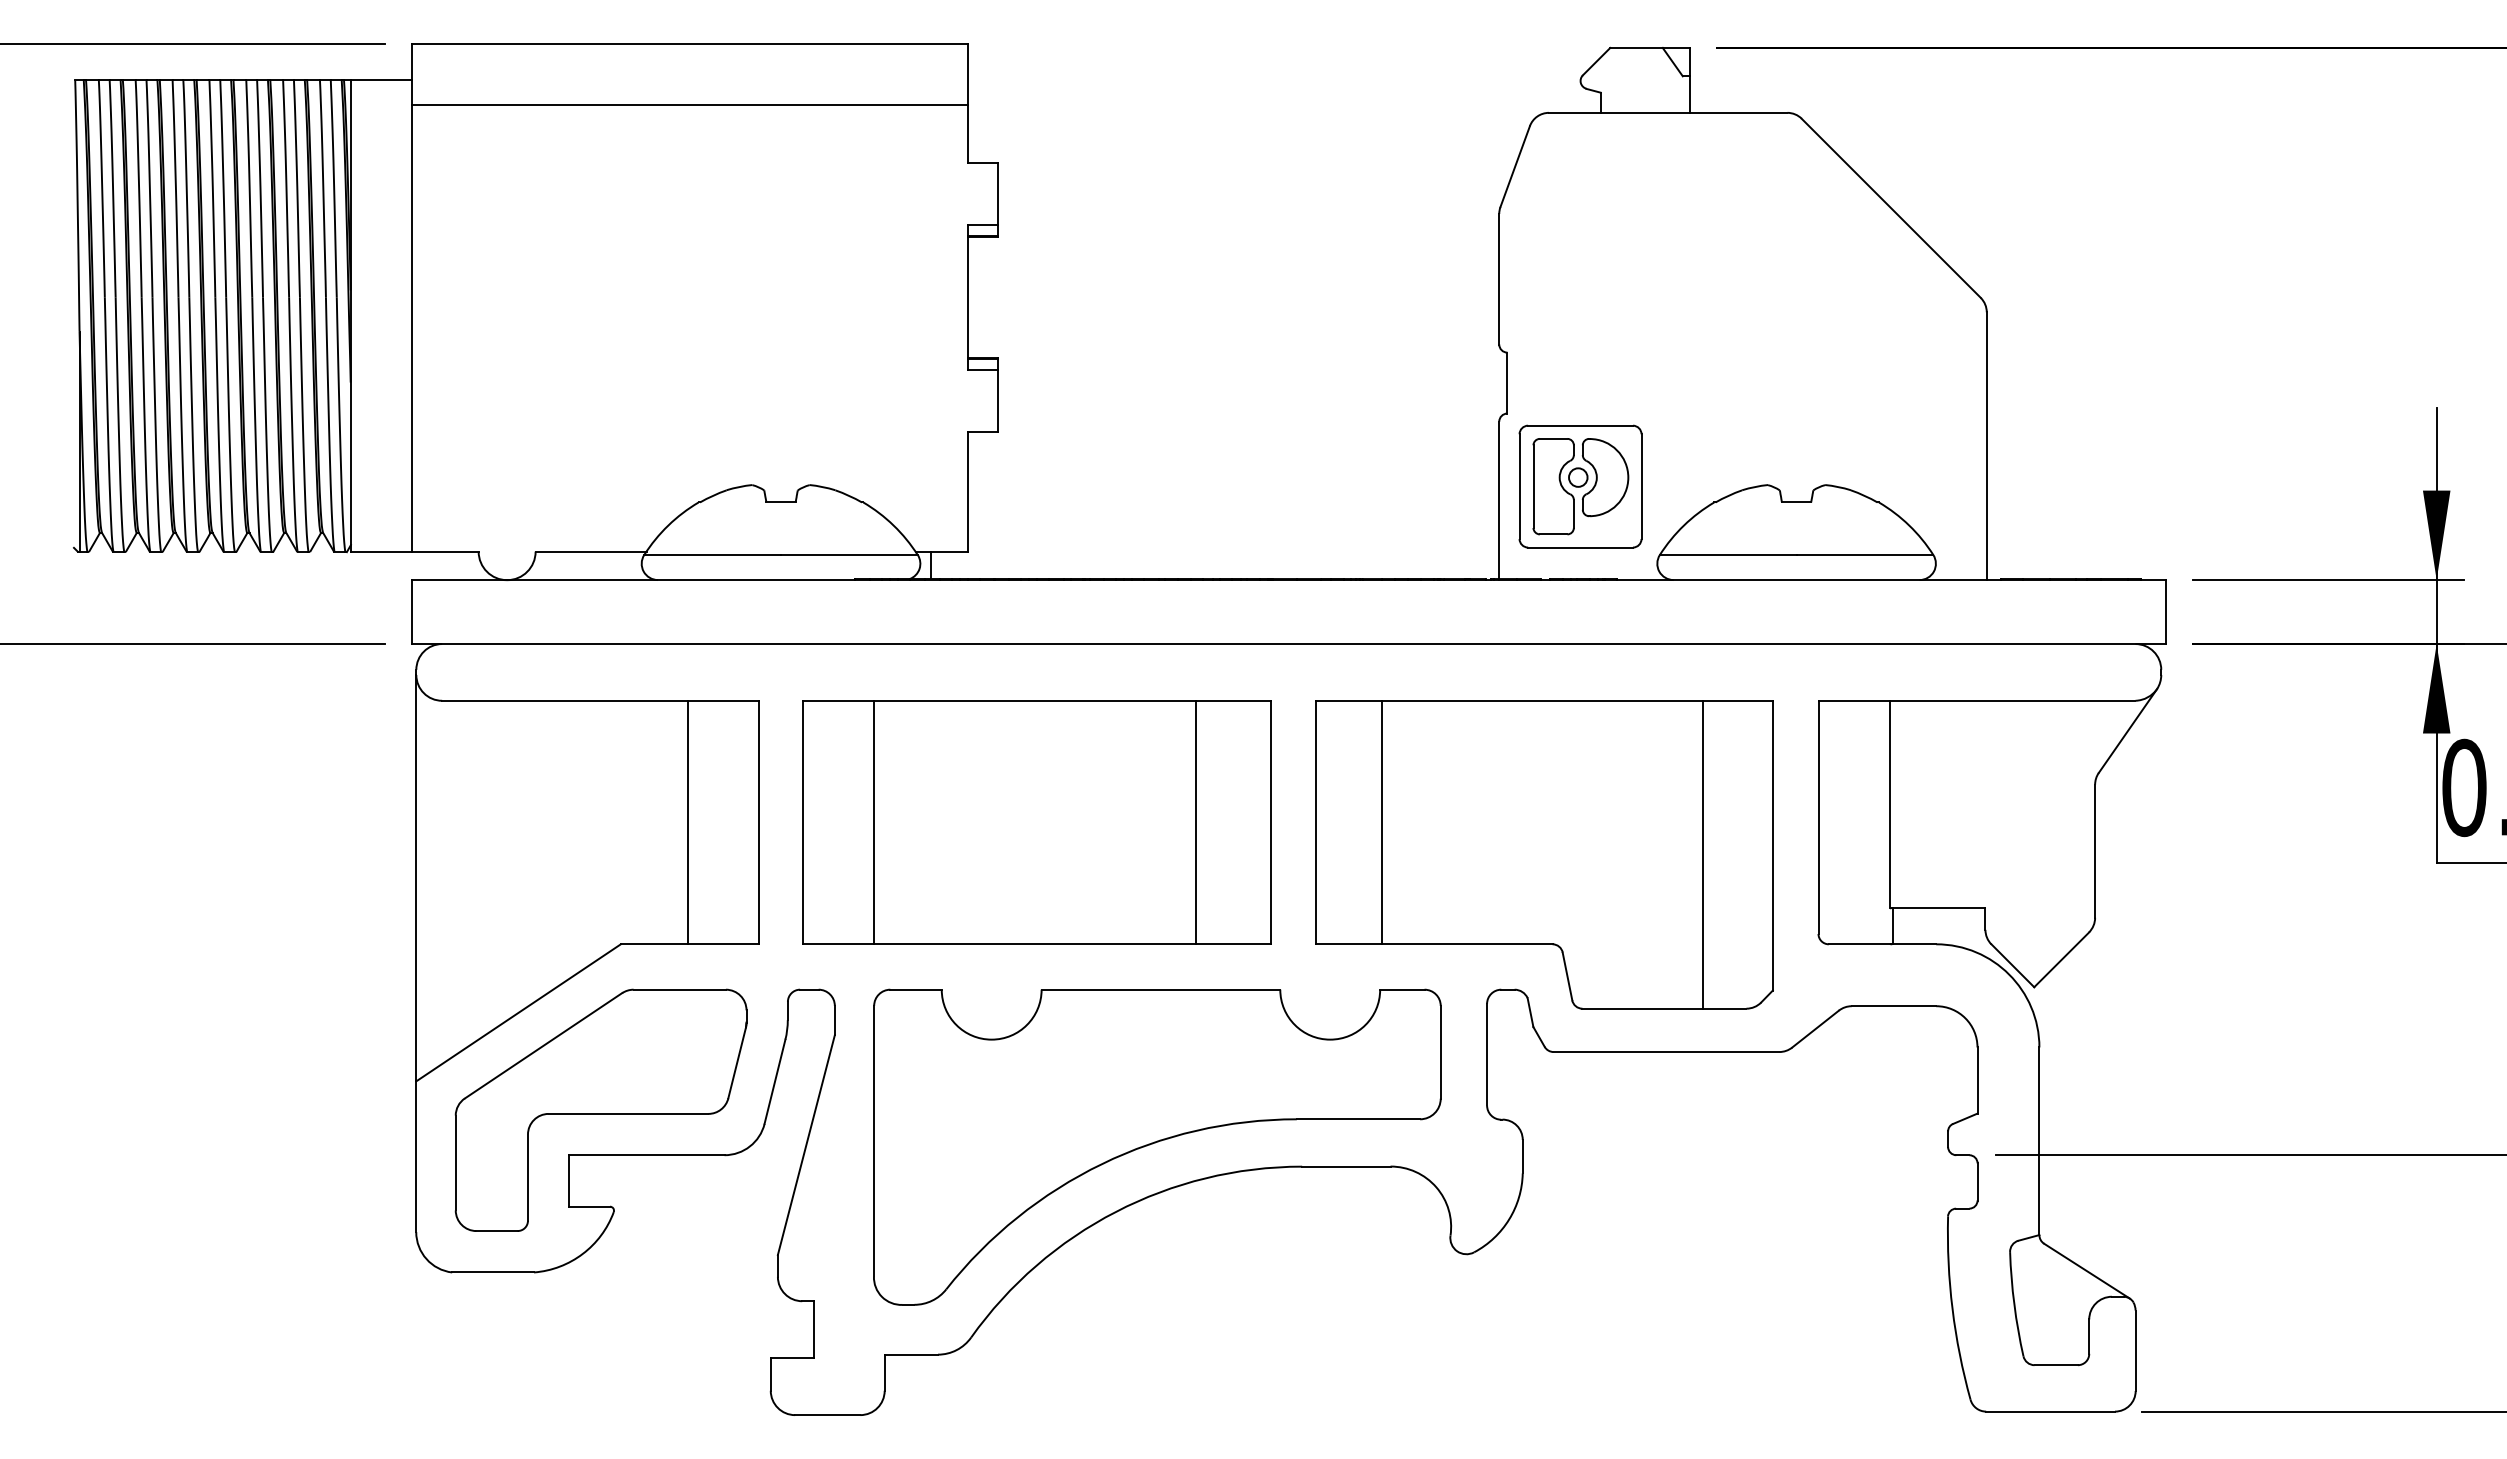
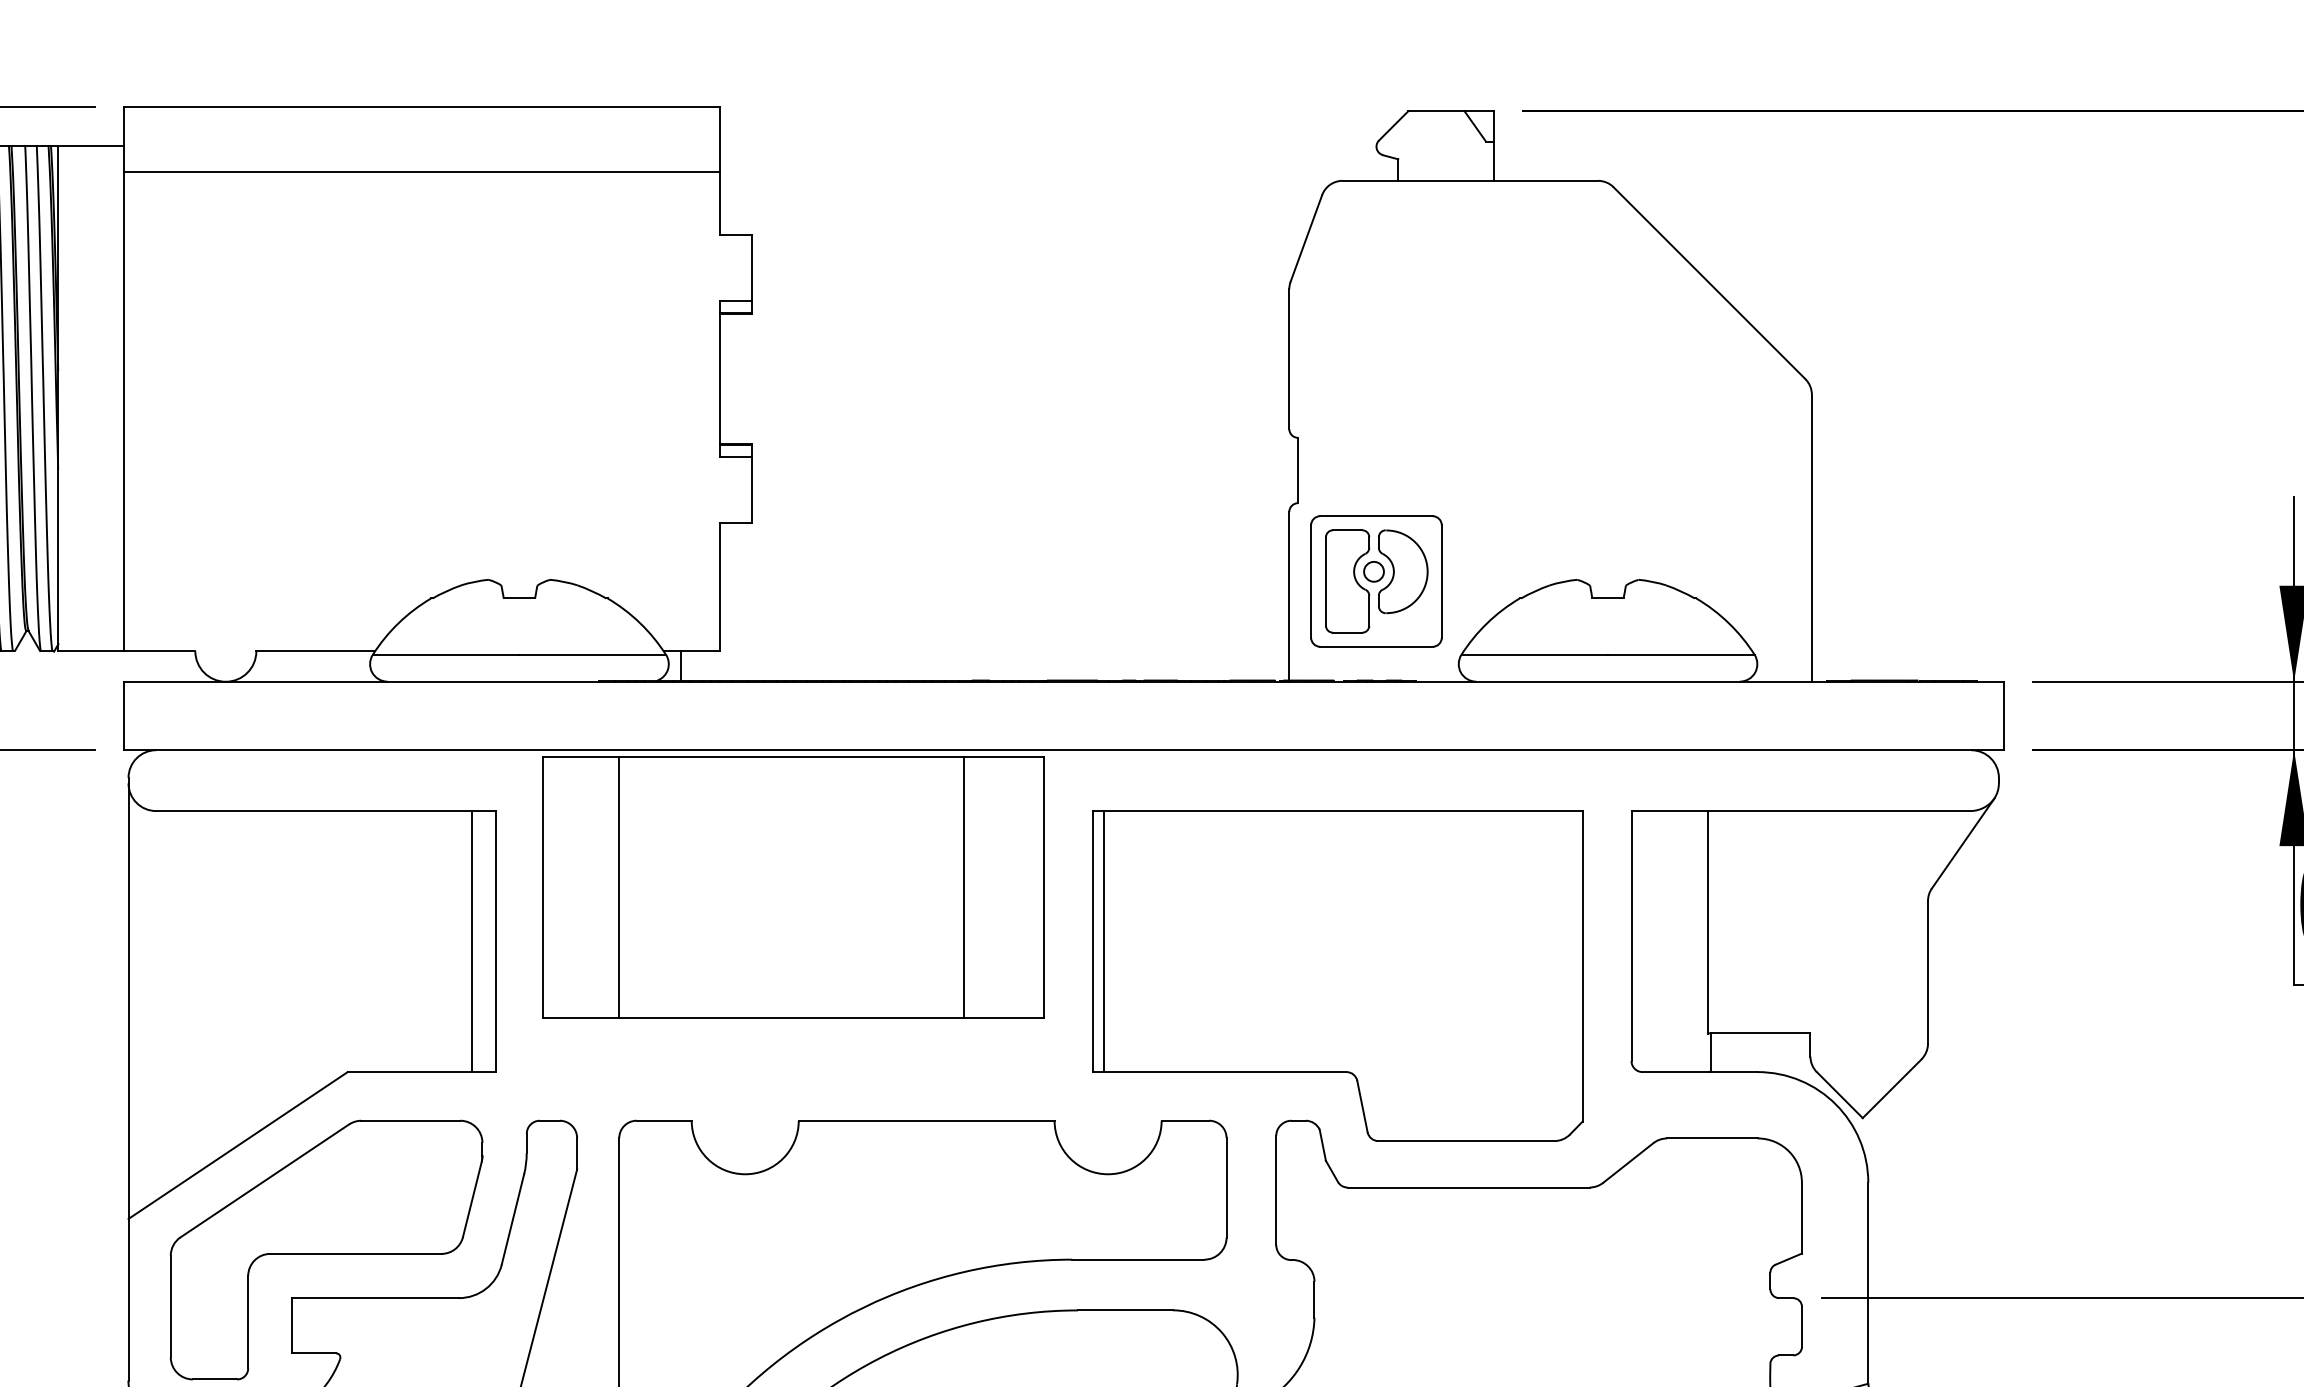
line: (687, 822) -> (471, 941), moved
part: (1036, 822) -> (793, 887), moved
line: (1382, 822) -> (1104, 941), moved
line: (1703, 854) -> (1508, 975), removed

